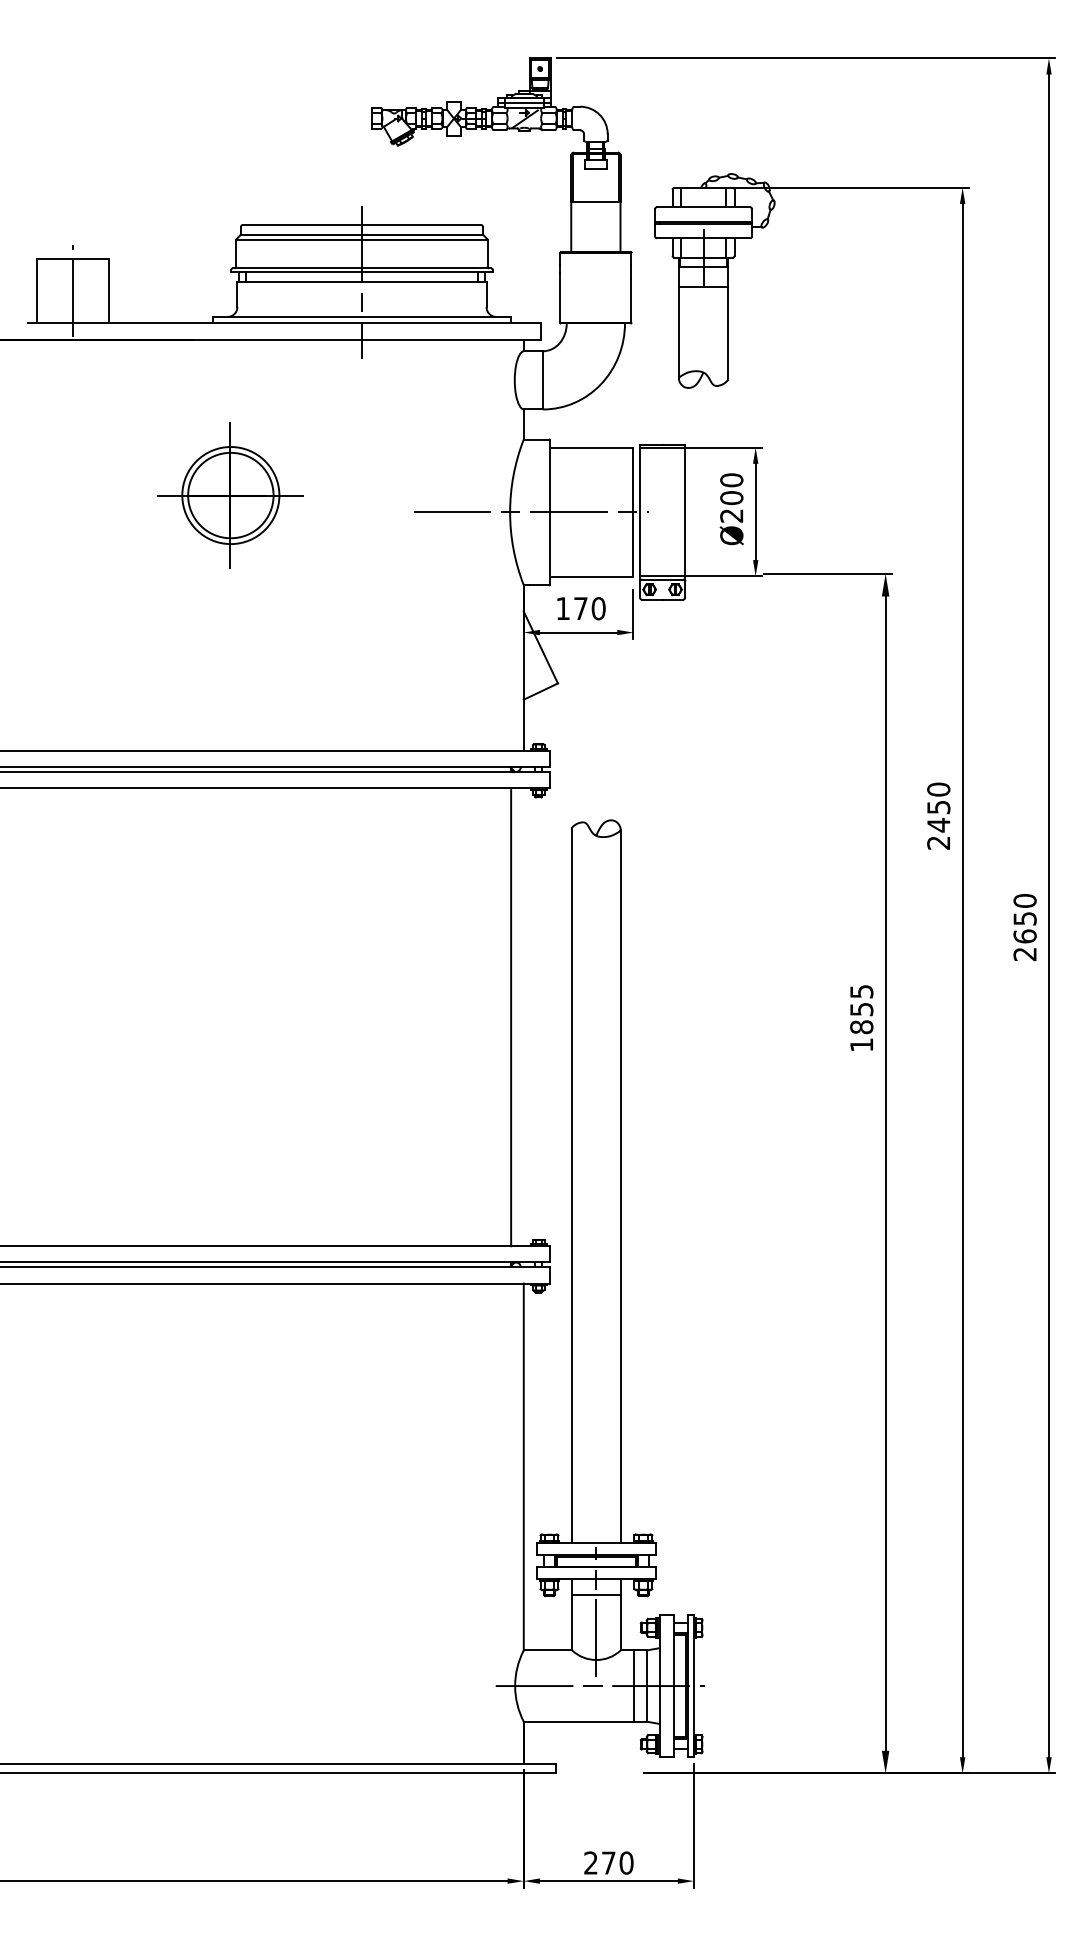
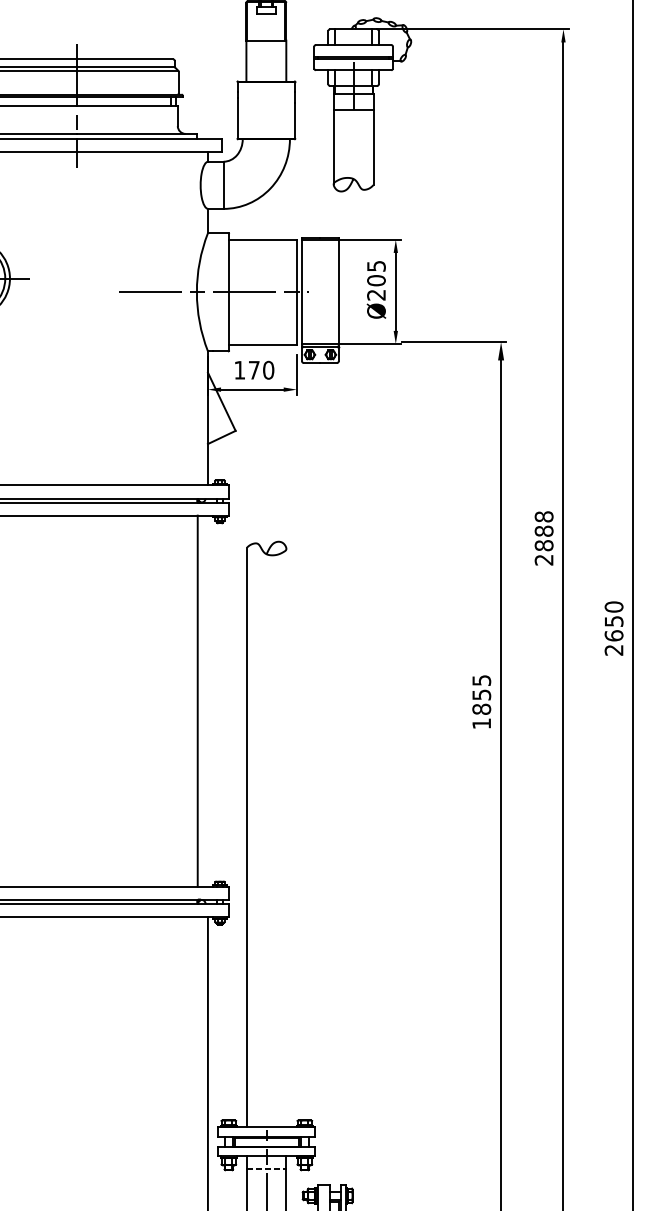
text: (731, 480) -> (376, 266), Ø200 -> Ø205
text: (938, 807) -> (543, 531), 2450 -> 2888
line: (620, 1186) -> (286, 838), removed
line: (596, 1594) -> (266, 1168), solid -> dashed

